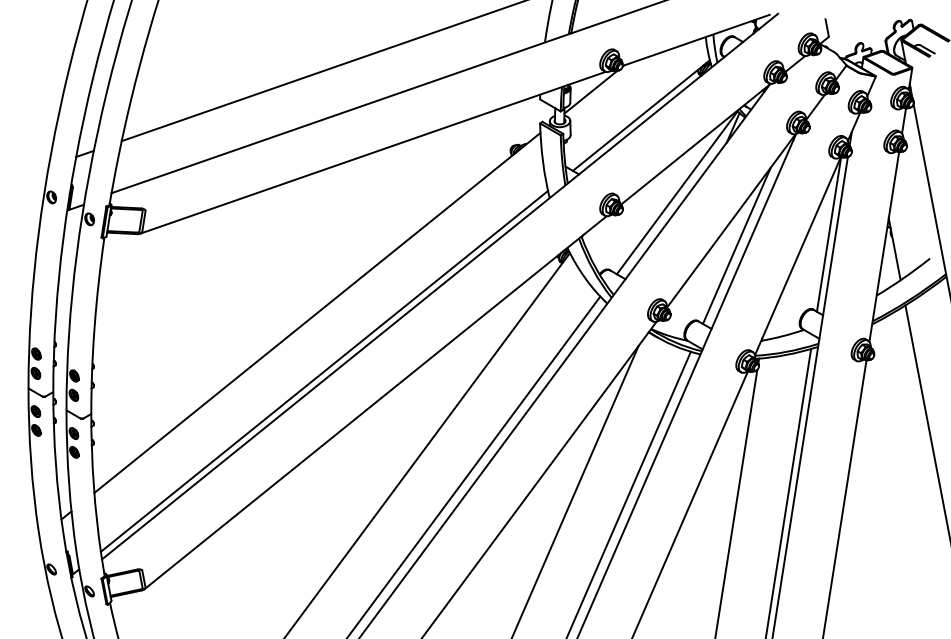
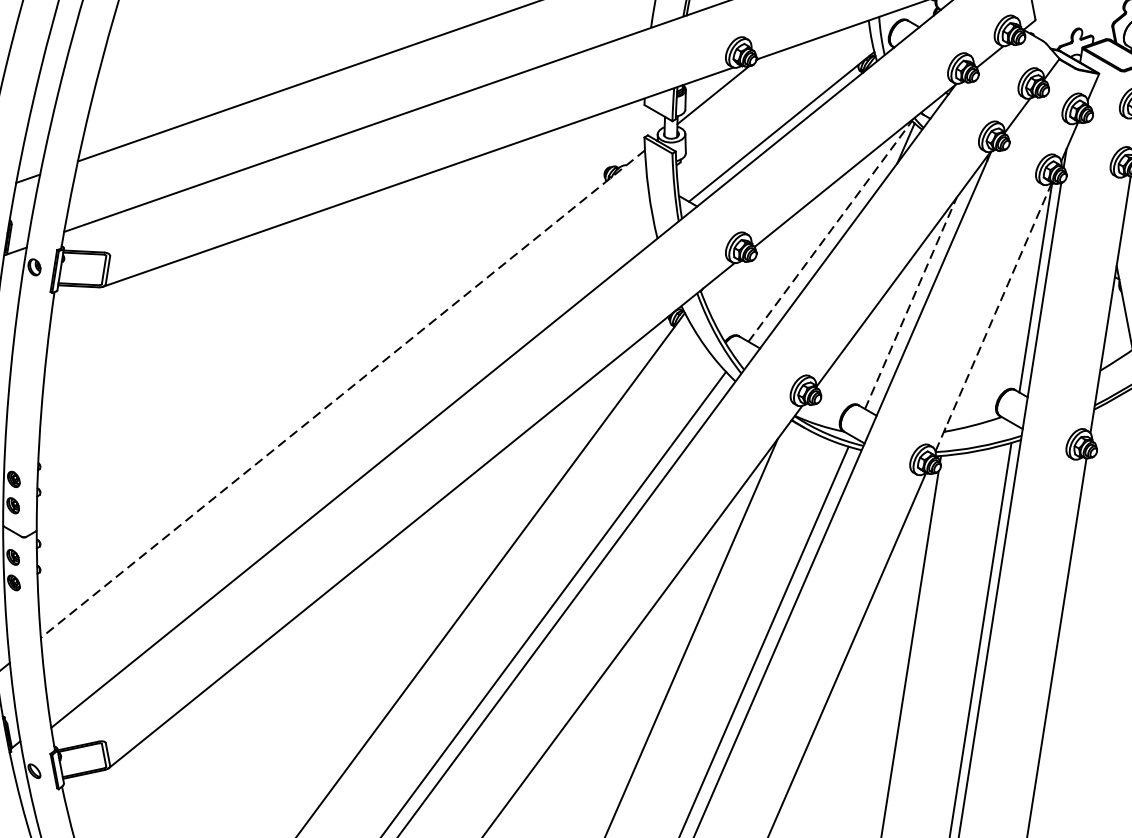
line: (677, 192) -> (830, 230), solid -> dashed
line: (737, 245) -> (911, 302), solid -> dashed
line: (797, 256) -> (993, 317), solid -> dashed
line: (317, 312) -> (343, 393), solid -> dashed
line: (324, 370) -> (352, 472), removed

